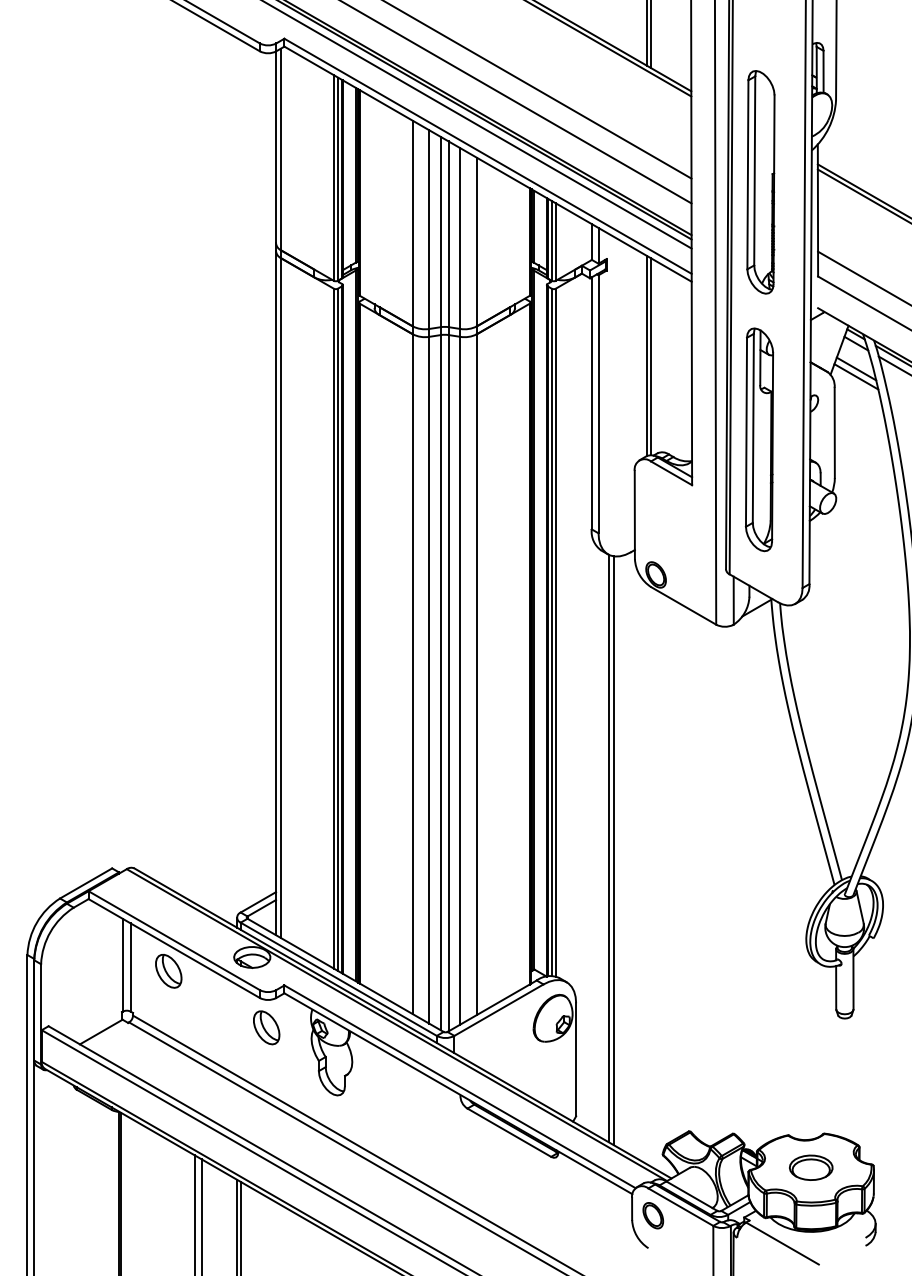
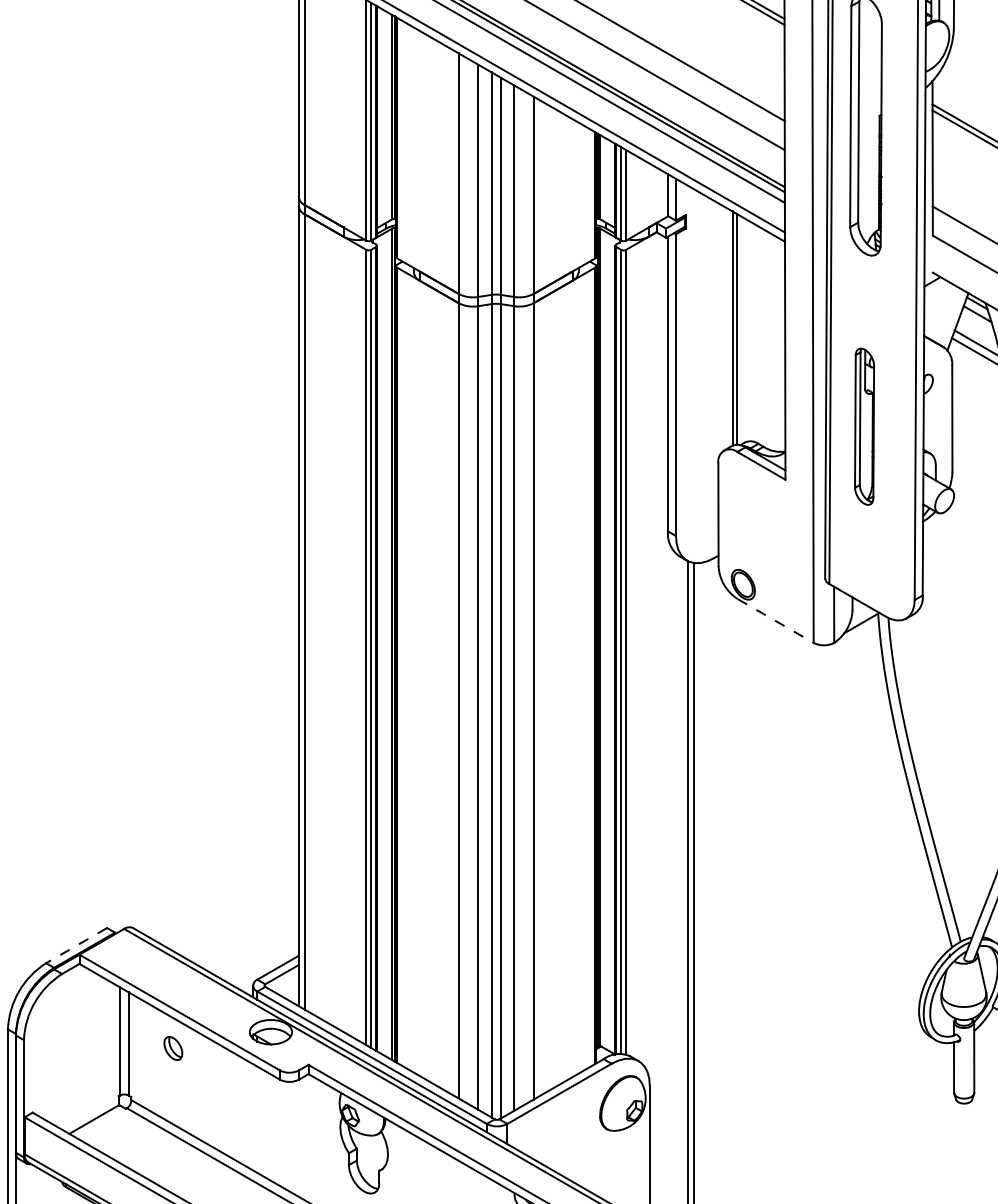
part: (759, 439) -> (864, 426), size x0.6
line: (684, 606) -> (776, 621), solid -> dashed
line: (85, 883) -> (75, 945), solid -> dashed
part: (168, 971) -> (172, 1048), size x0.6
part: (266, 1027) -> (287, 1114), removed

